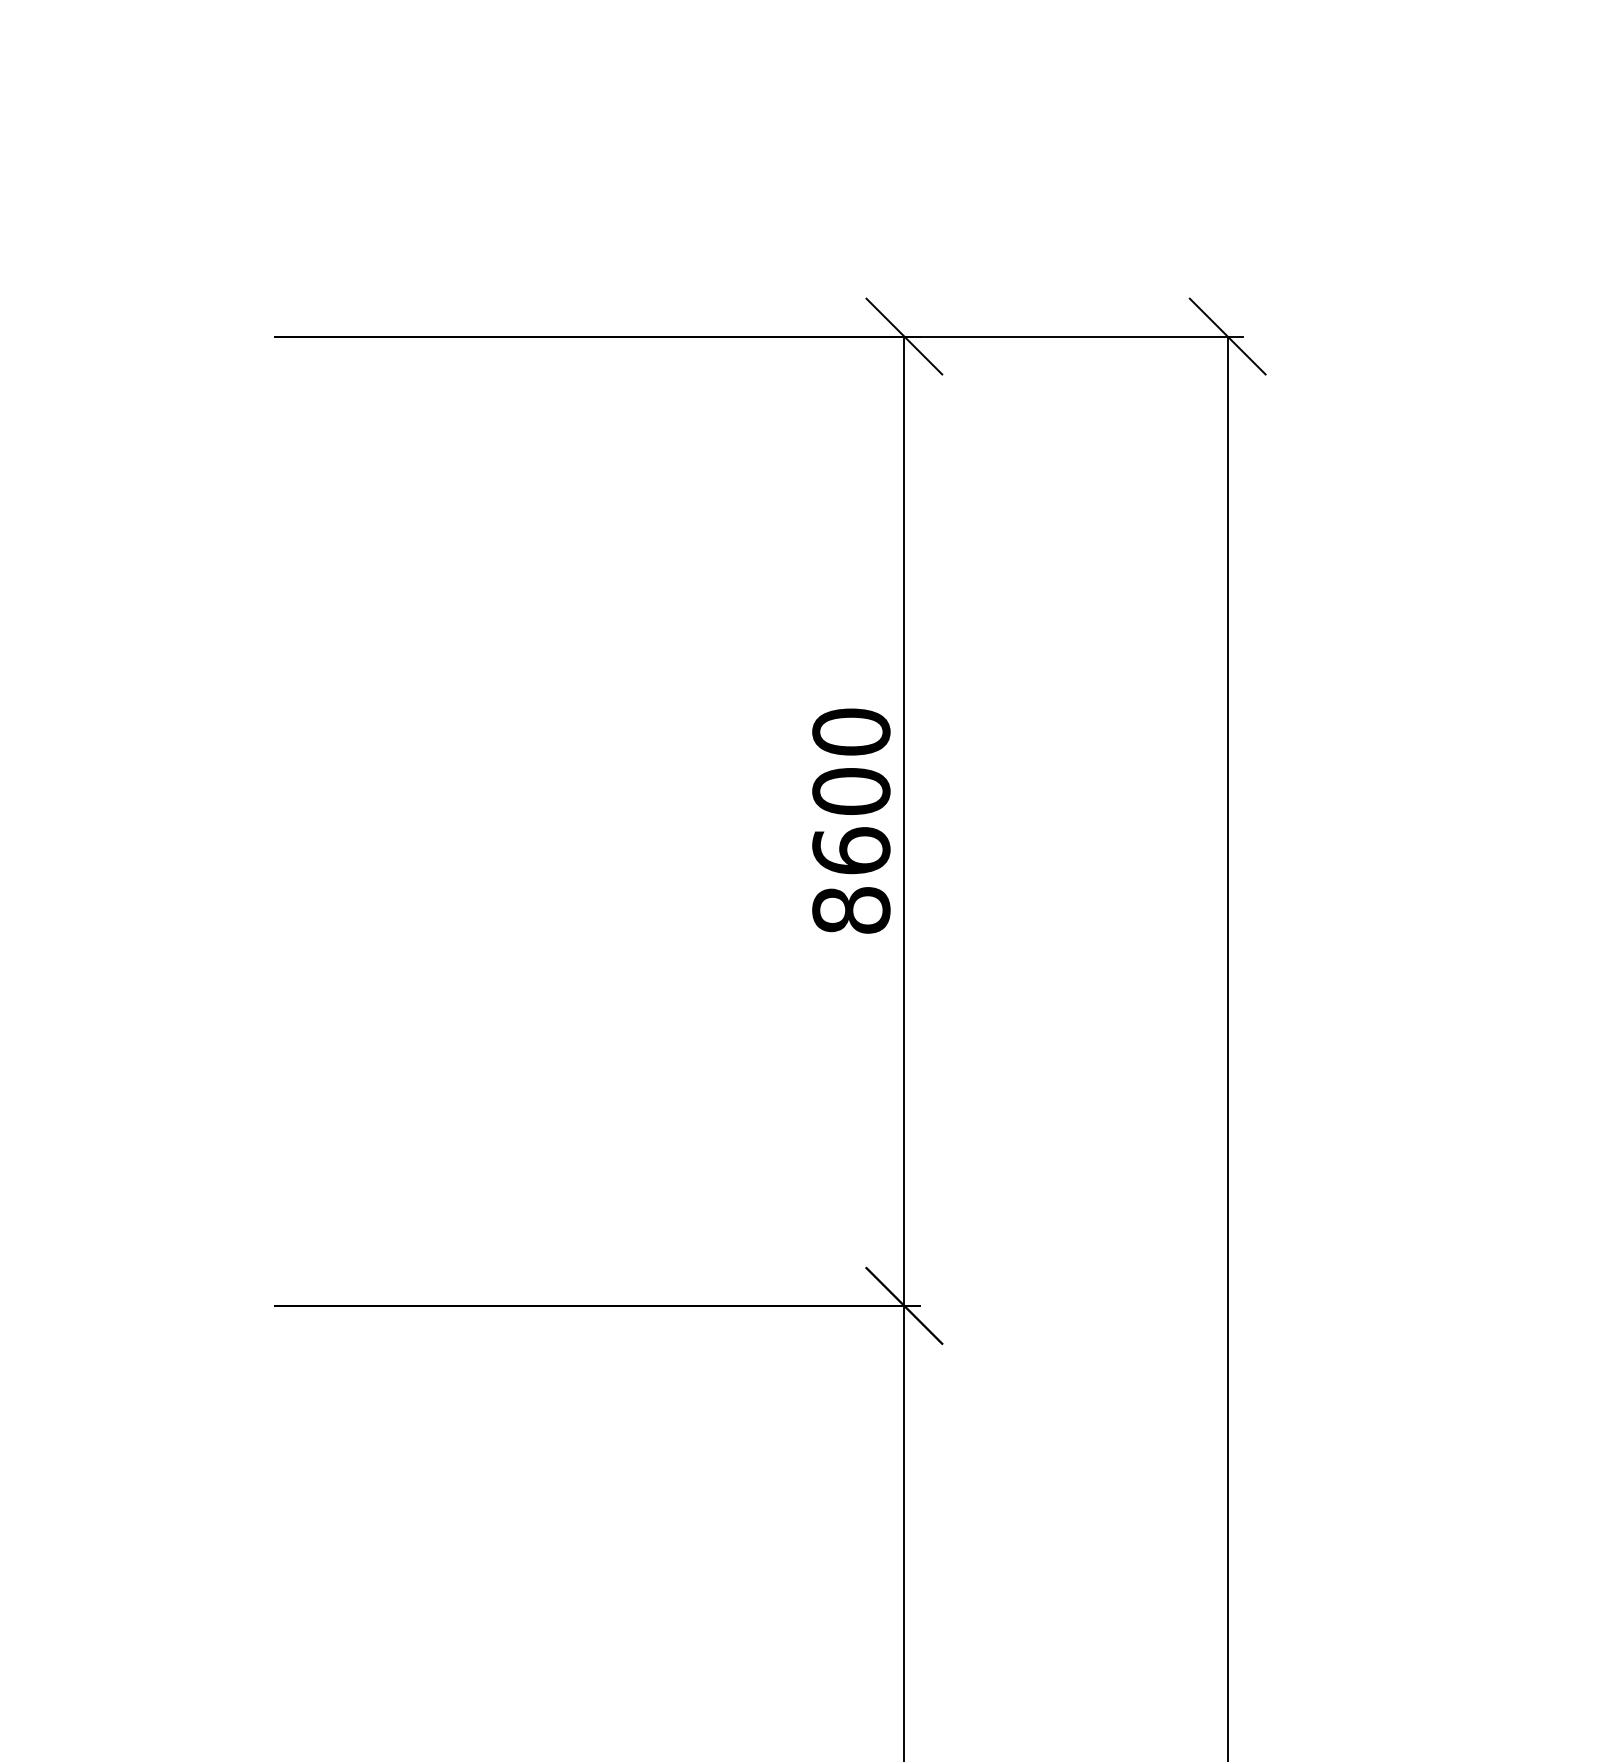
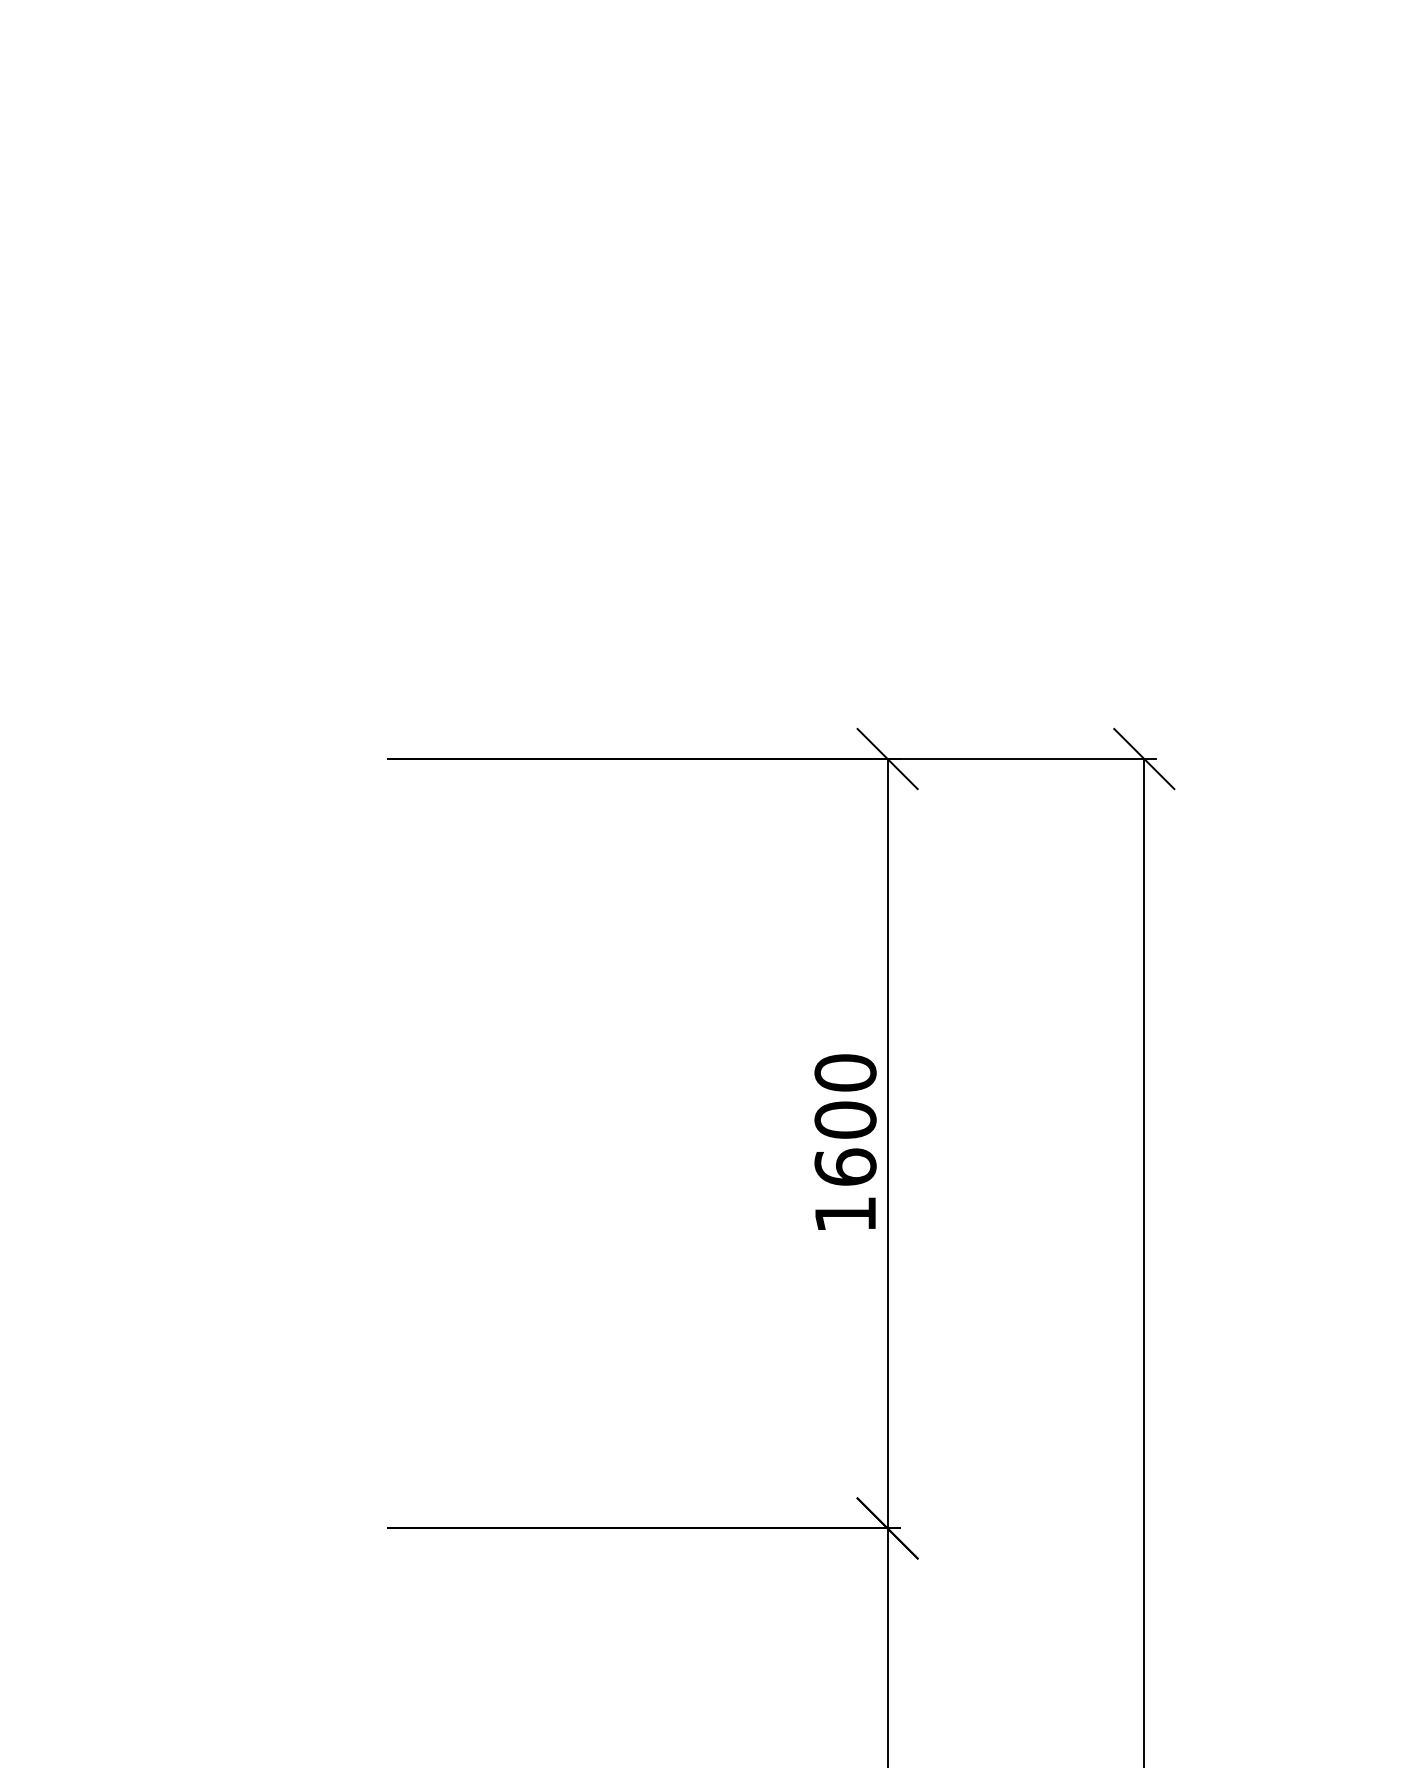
text: (851, 910) -> (845, 1214), 8600 -> 1600

